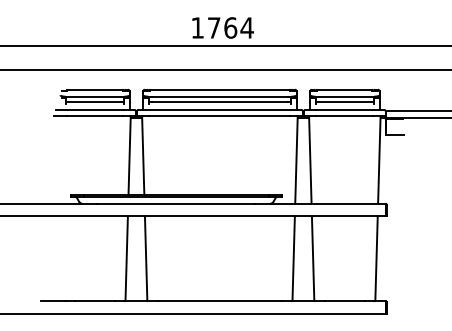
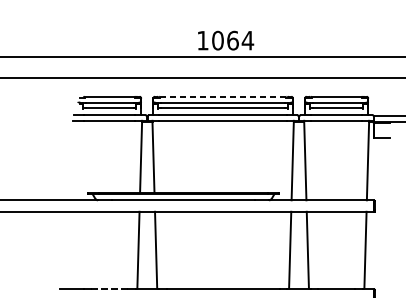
text: (213, 27) -> (217, 40), 1764 -> 1064
line: (219, 89) -> (222, 96), solid -> dashed
line: (95, 301) -> (110, 289), solid -> dashed

